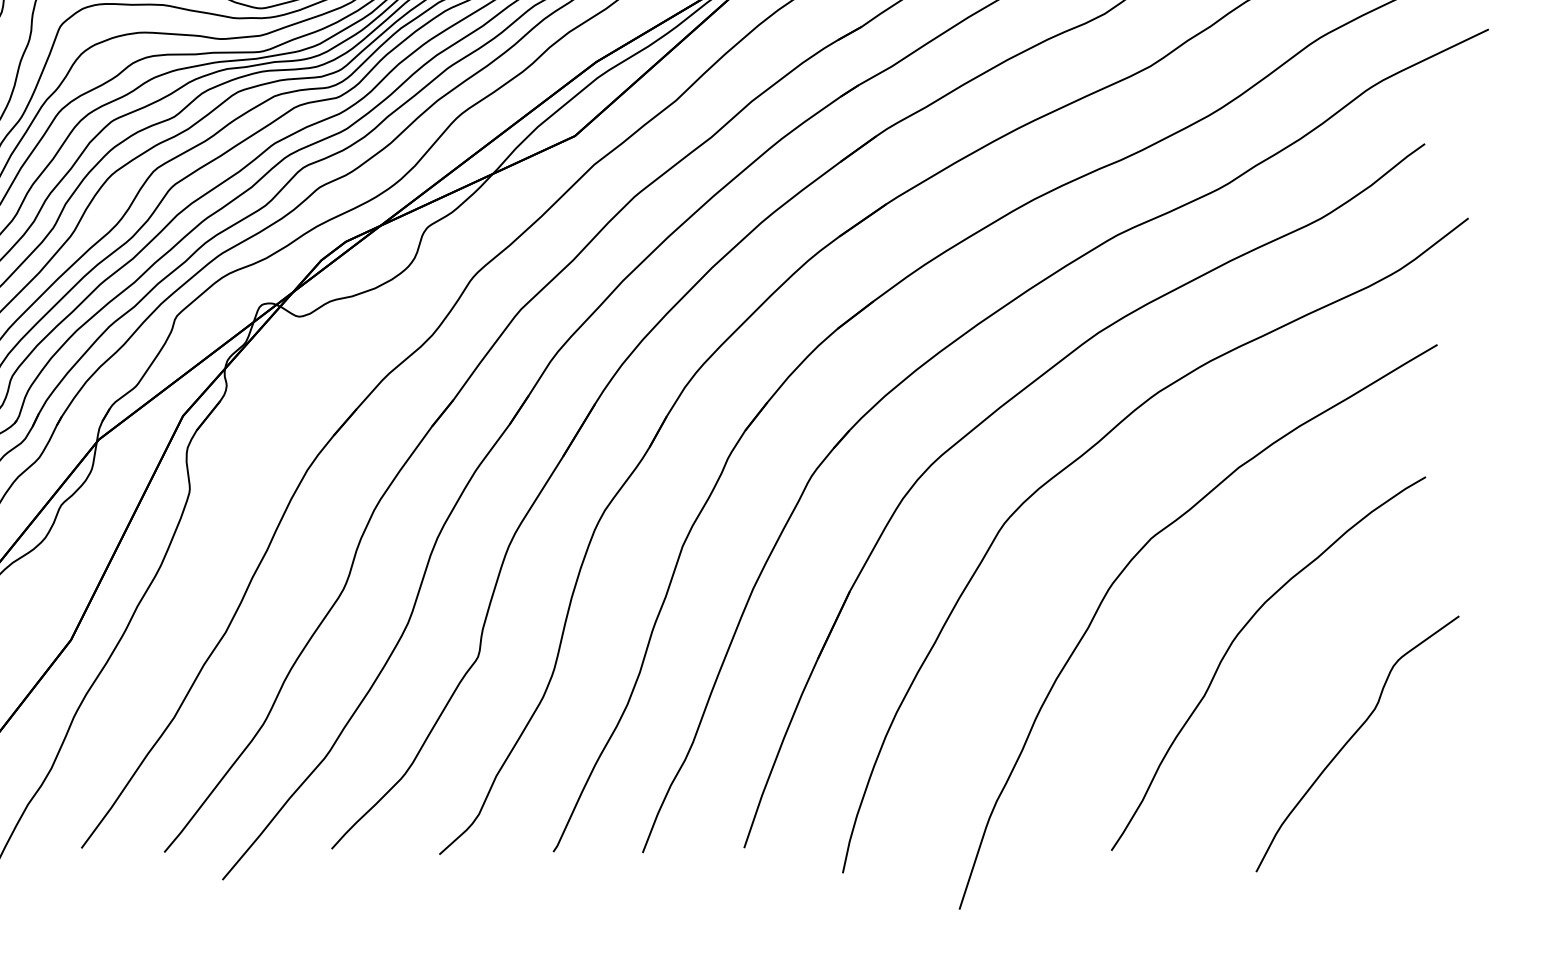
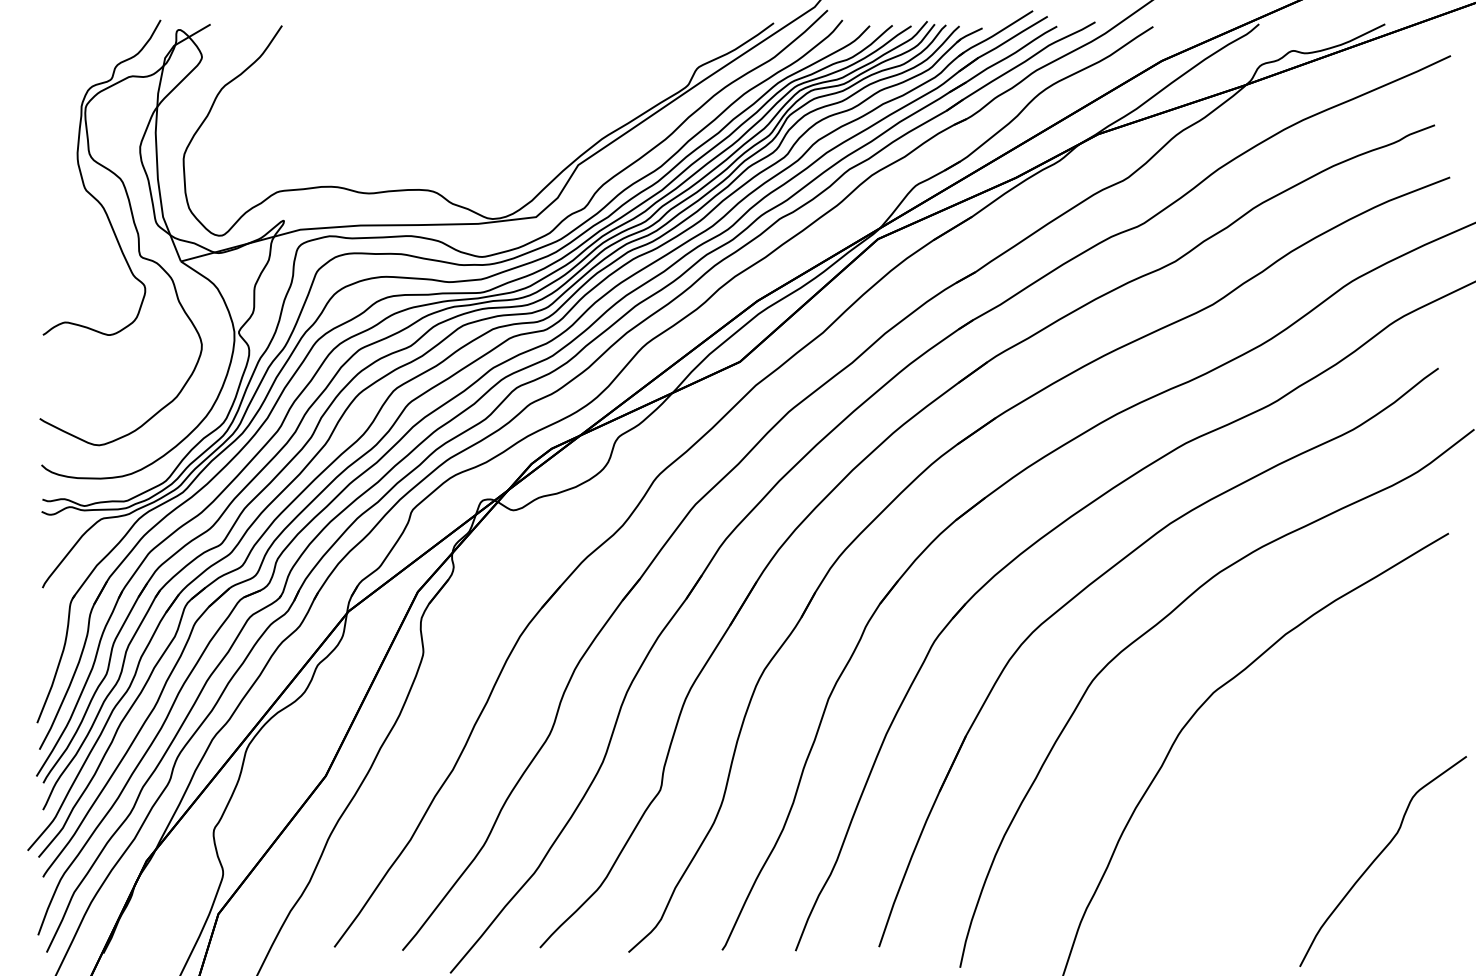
curve: (1236, 639) -> (1283, 775), removed

